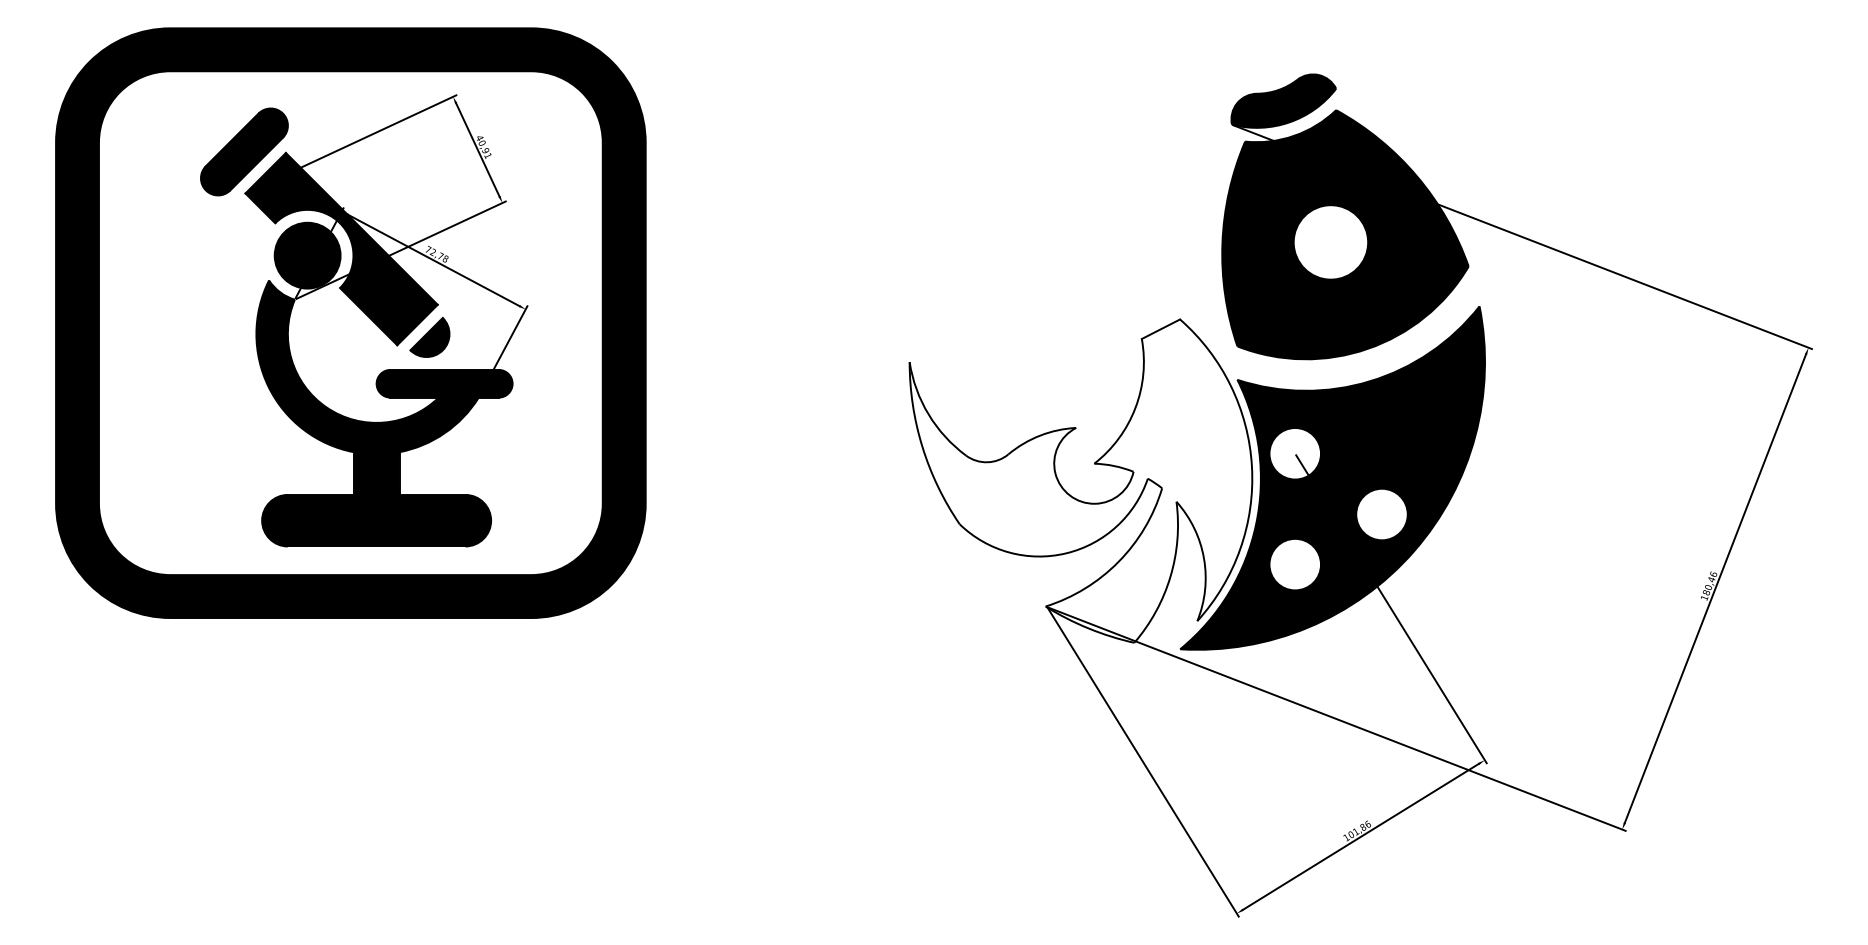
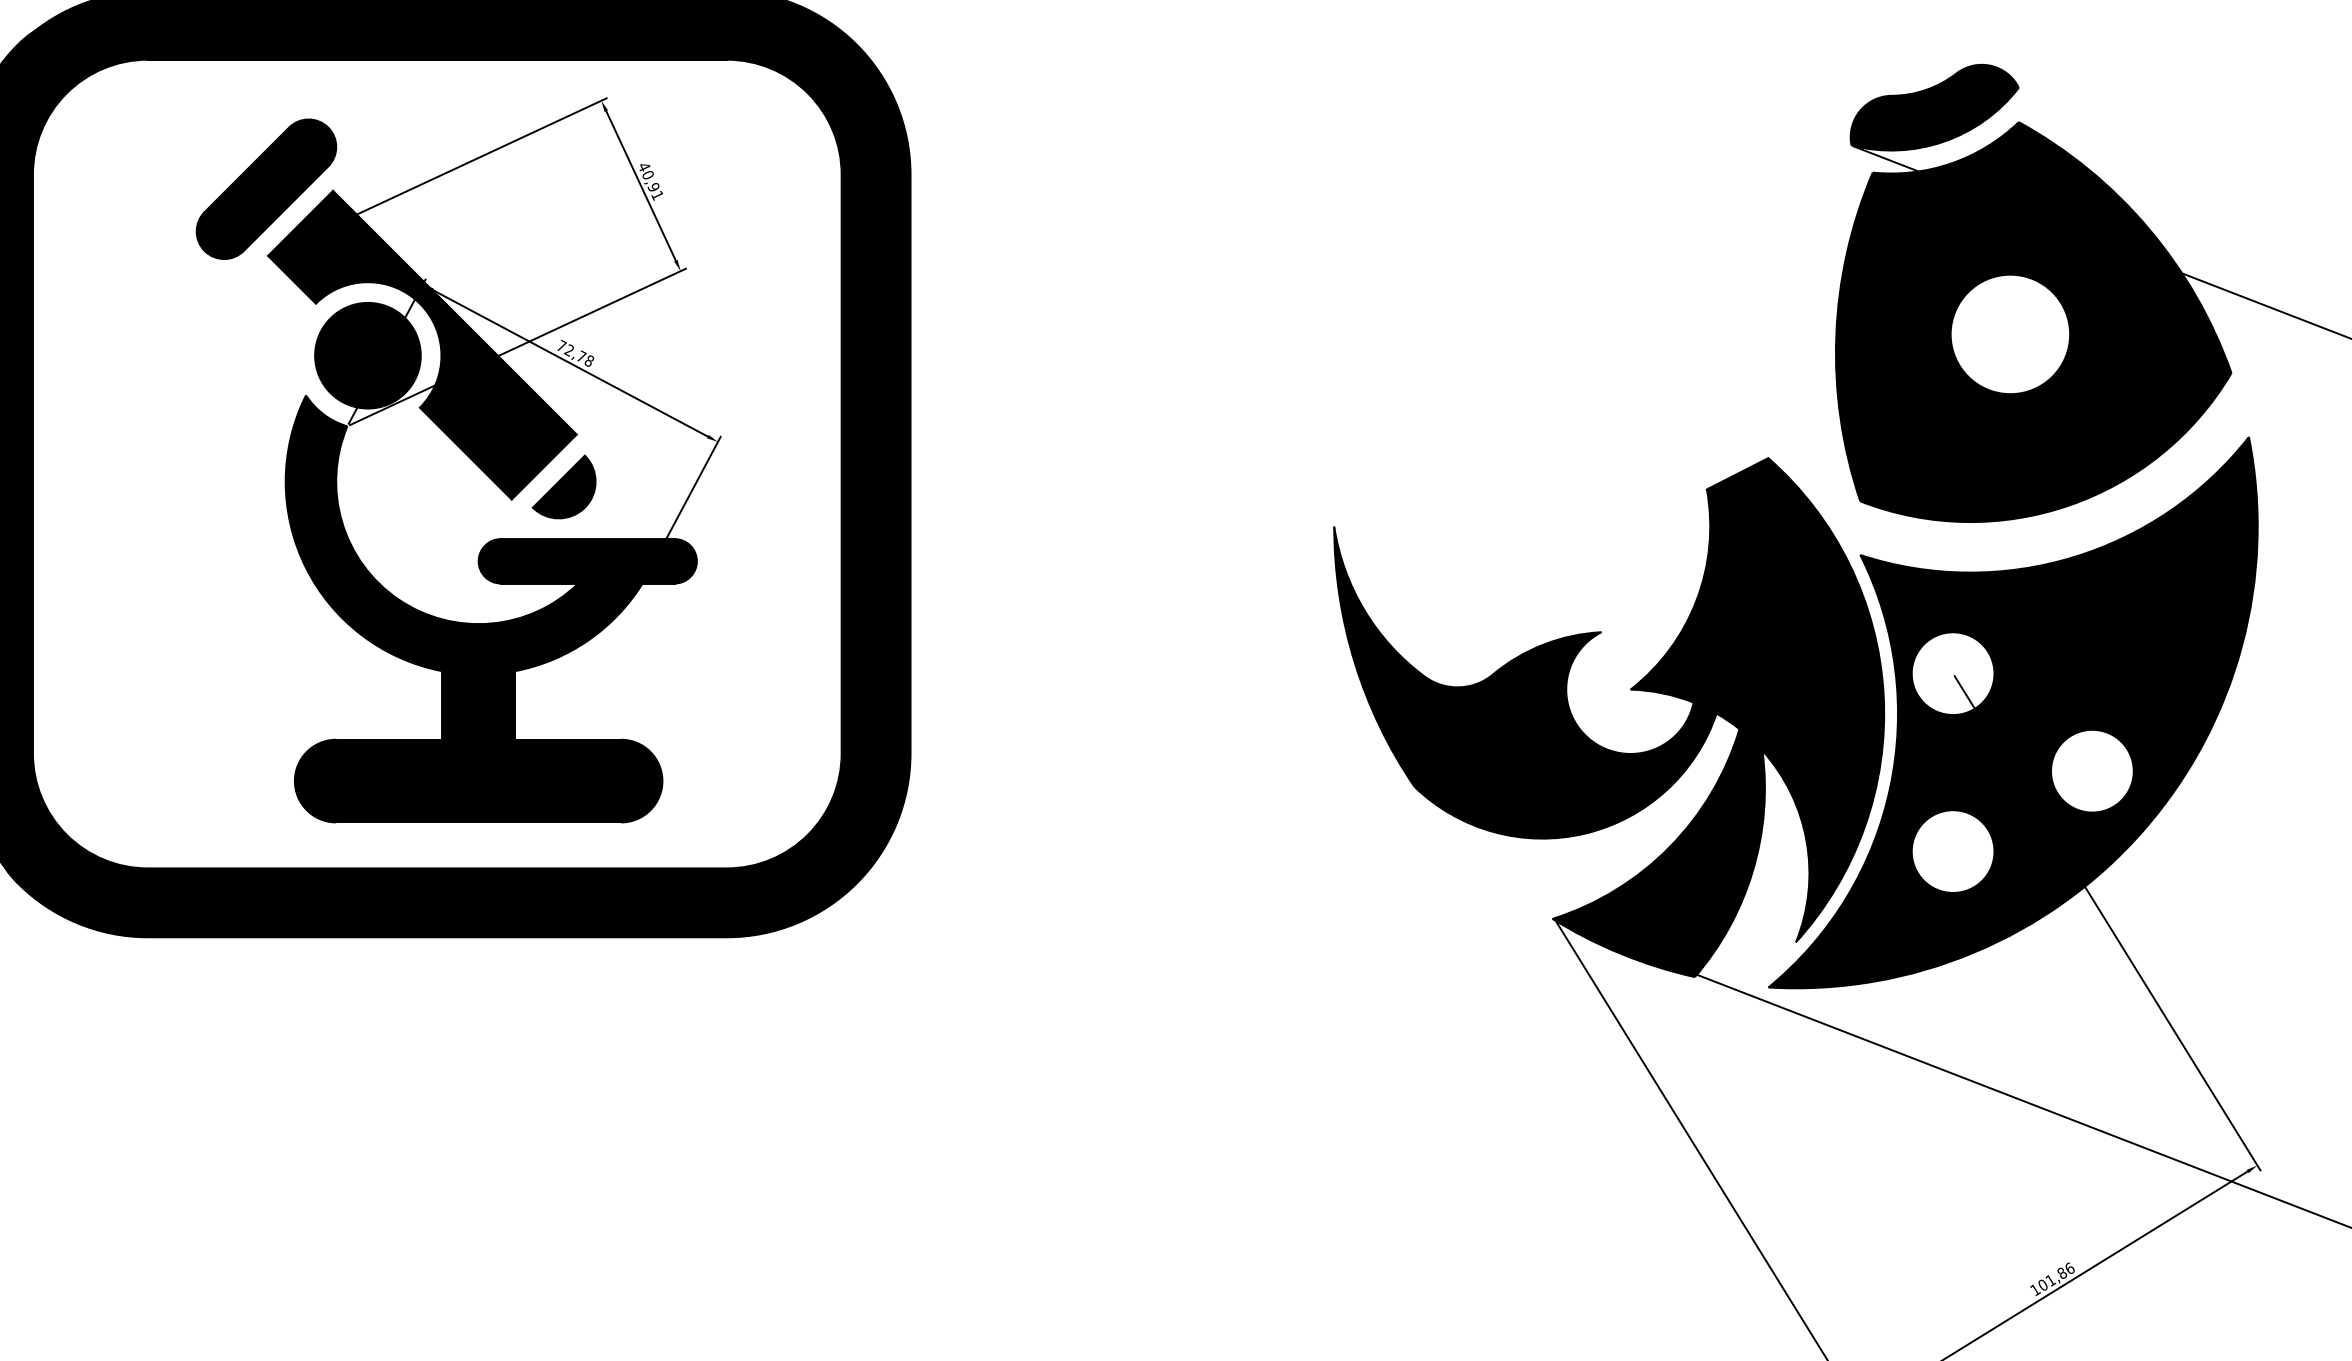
fill: (1080, 480) -> (1608, 716), added

